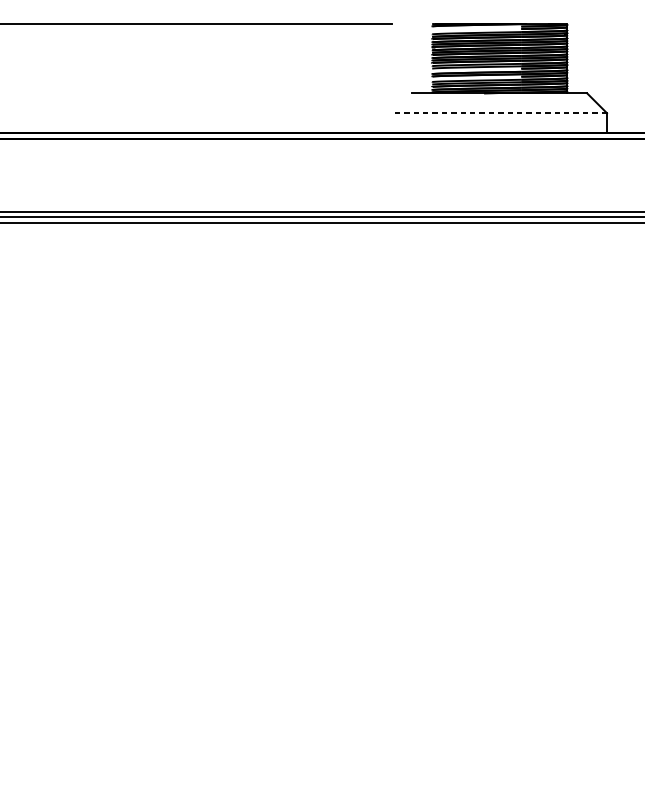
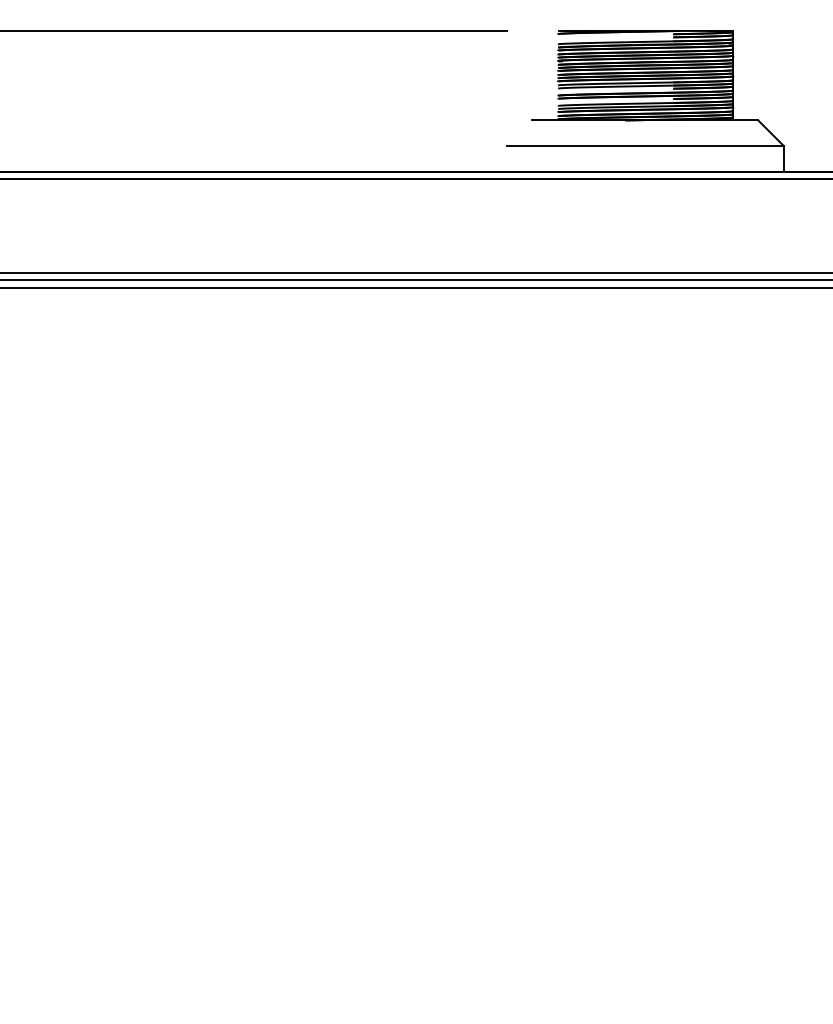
line: (499, 113) -> (645, 146), dashed -> solid

